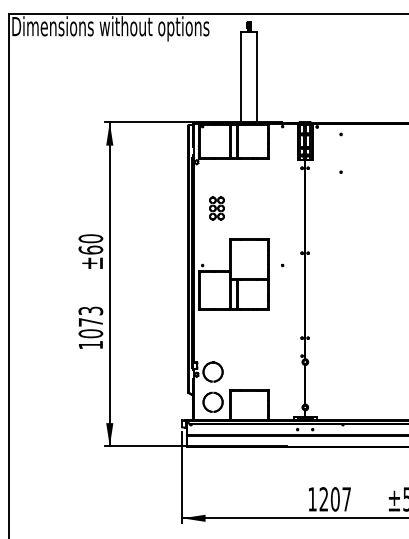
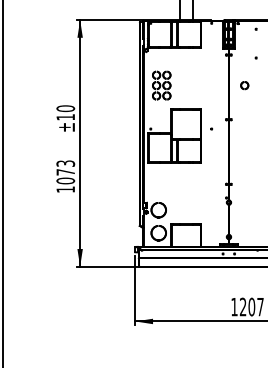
part: (216, 208) -> (161, 85), size x1.67
part: (325, 208) -> (244, 85), added
text: (90, 249) -> (65, 116), ±60 -> ±10

